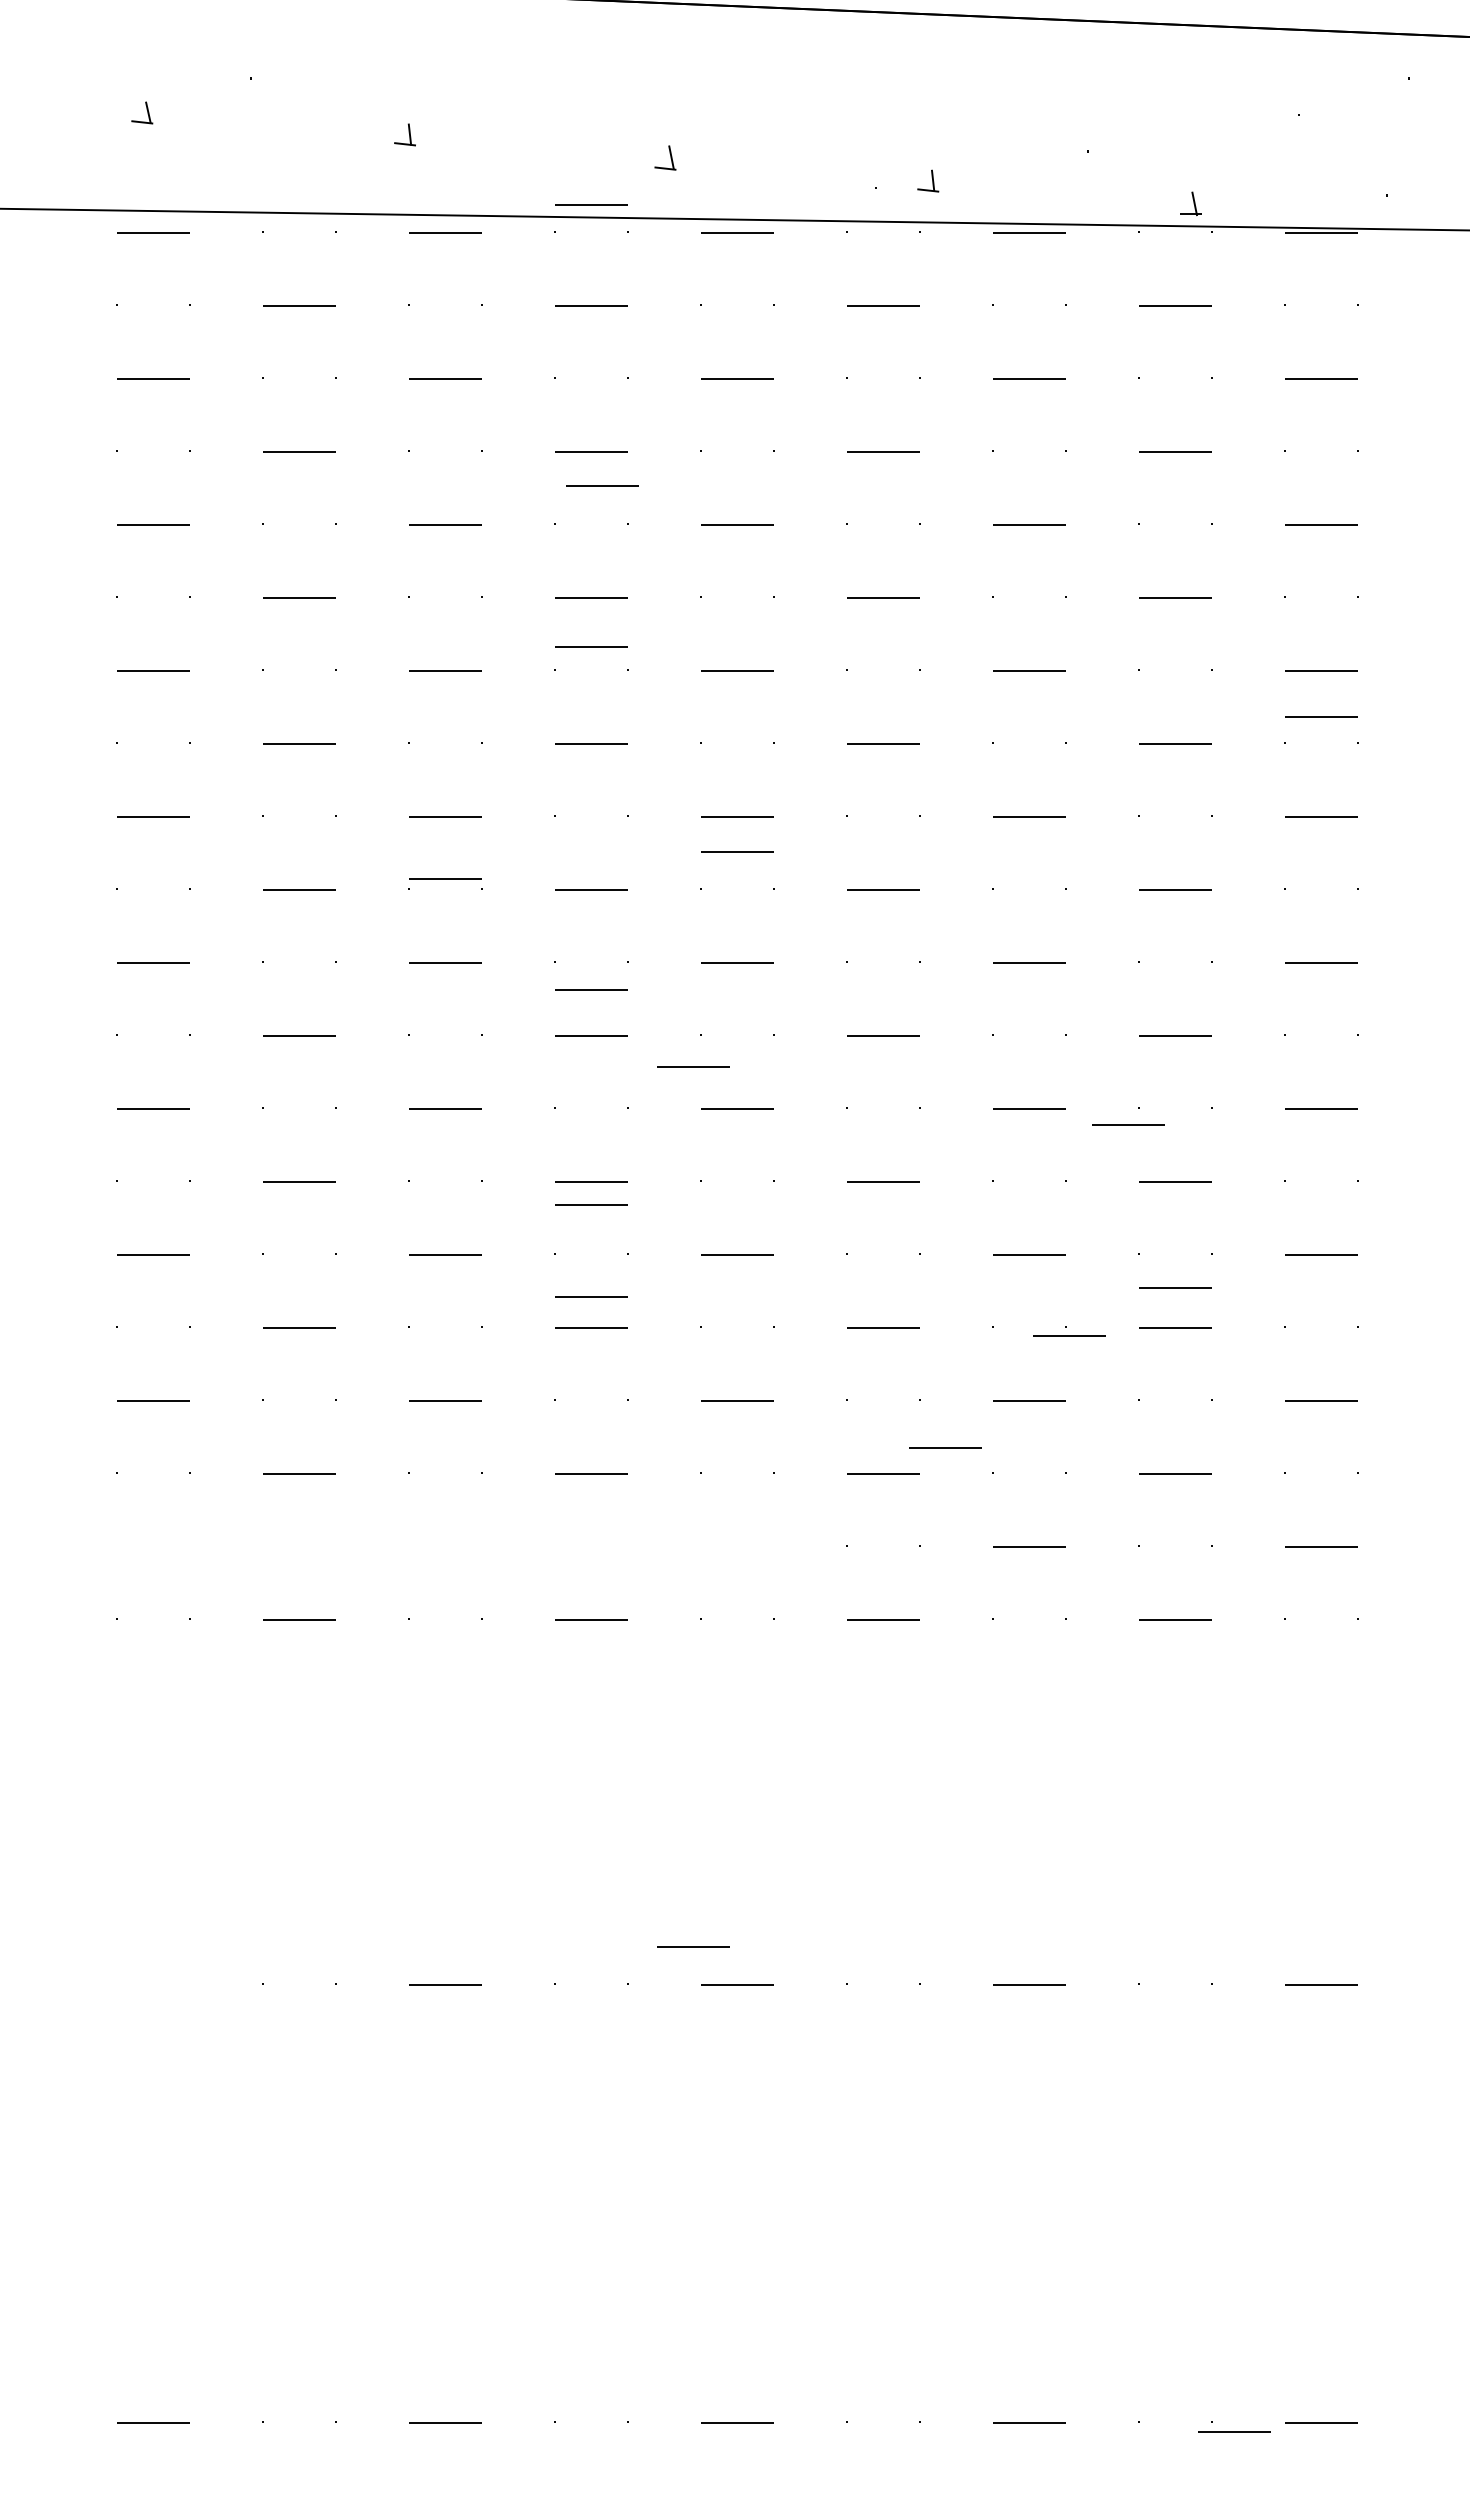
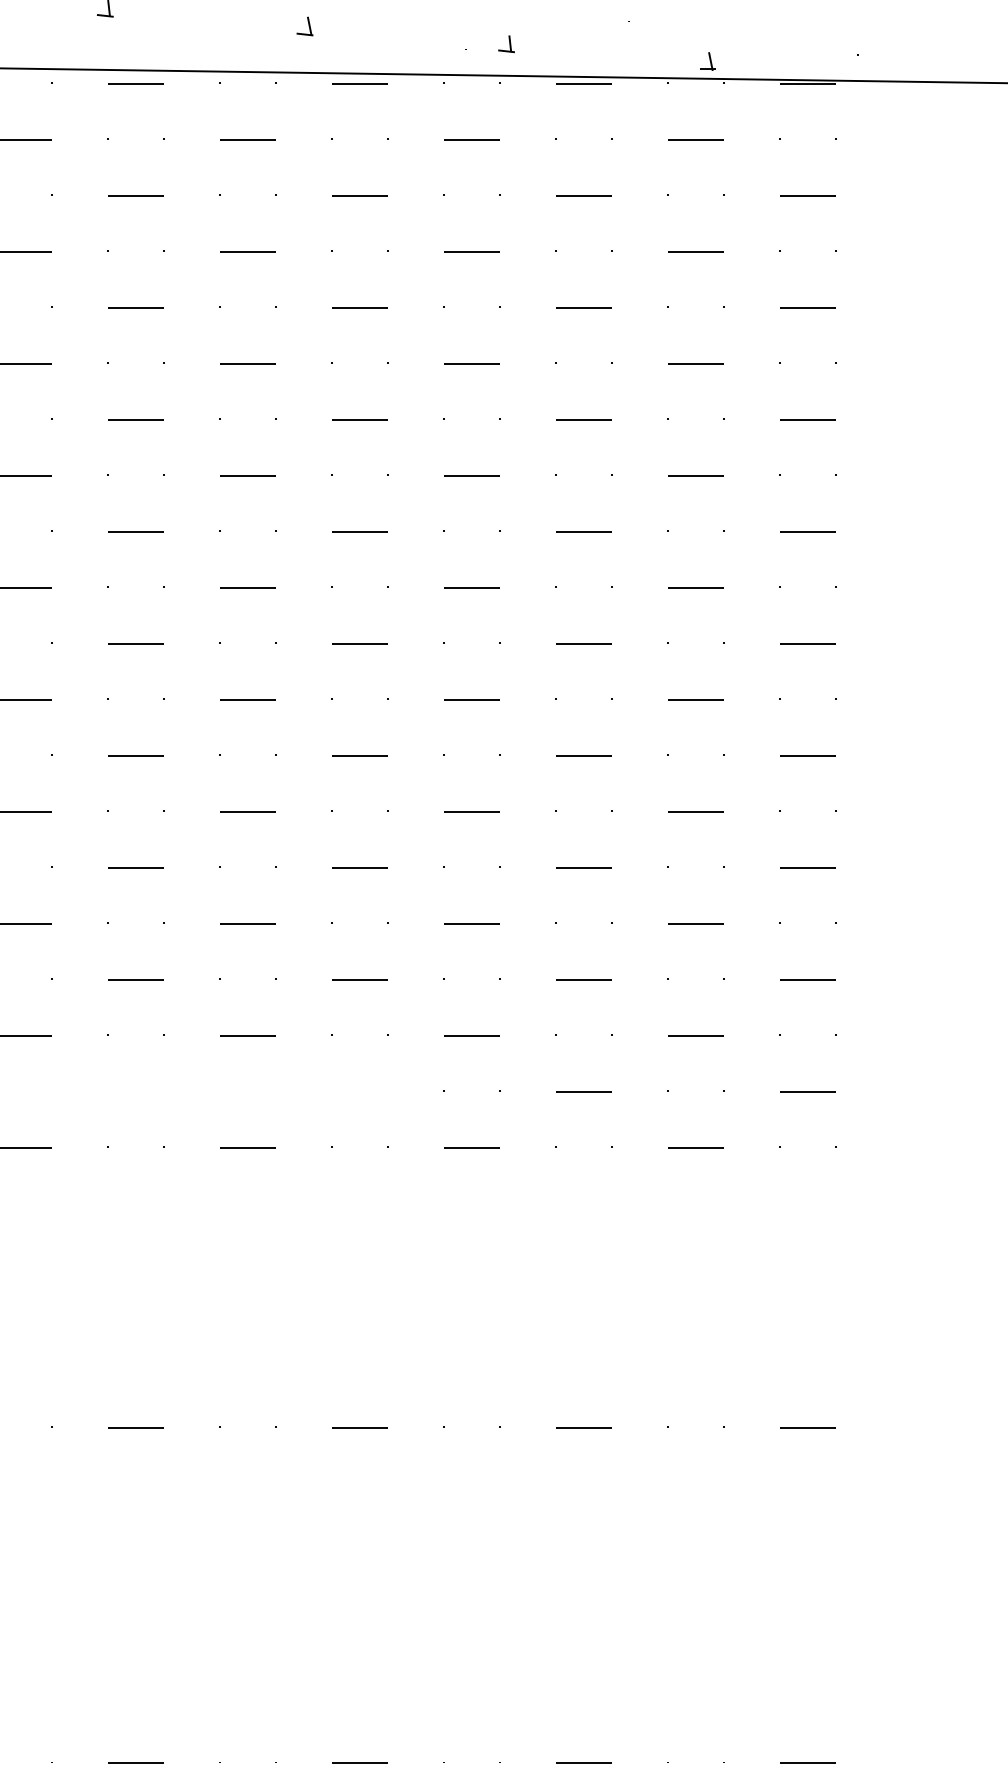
line: (591, 204) -> (248, 62), removed
line: (602, 485) -> (256, 277), removed
line: (591, 646) -> (248, 401), removed
line: (1321, 716) -> (808, 454), removed
line: (737, 851) -> (360, 558), removed
line: (445, 878) -> (136, 578), removed
line: (591, 989) -> (248, 664), removed
line: (693, 1066) -> (326, 723), removed
line: (1128, 1124) -> (660, 767), removed
line: (591, 1204) -> (248, 828), removed
line: (1175, 1287) -> (696, 892), removed
line: (591, 1296) -> (248, 899), removed
line: (1069, 1335) -> (614, 929), removed
line: (945, 1447) -> (519, 1015), removed
line: (693, 1946) -> (326, 1397), removed
line: (1234, 2431) -> (741, 1769), removed

